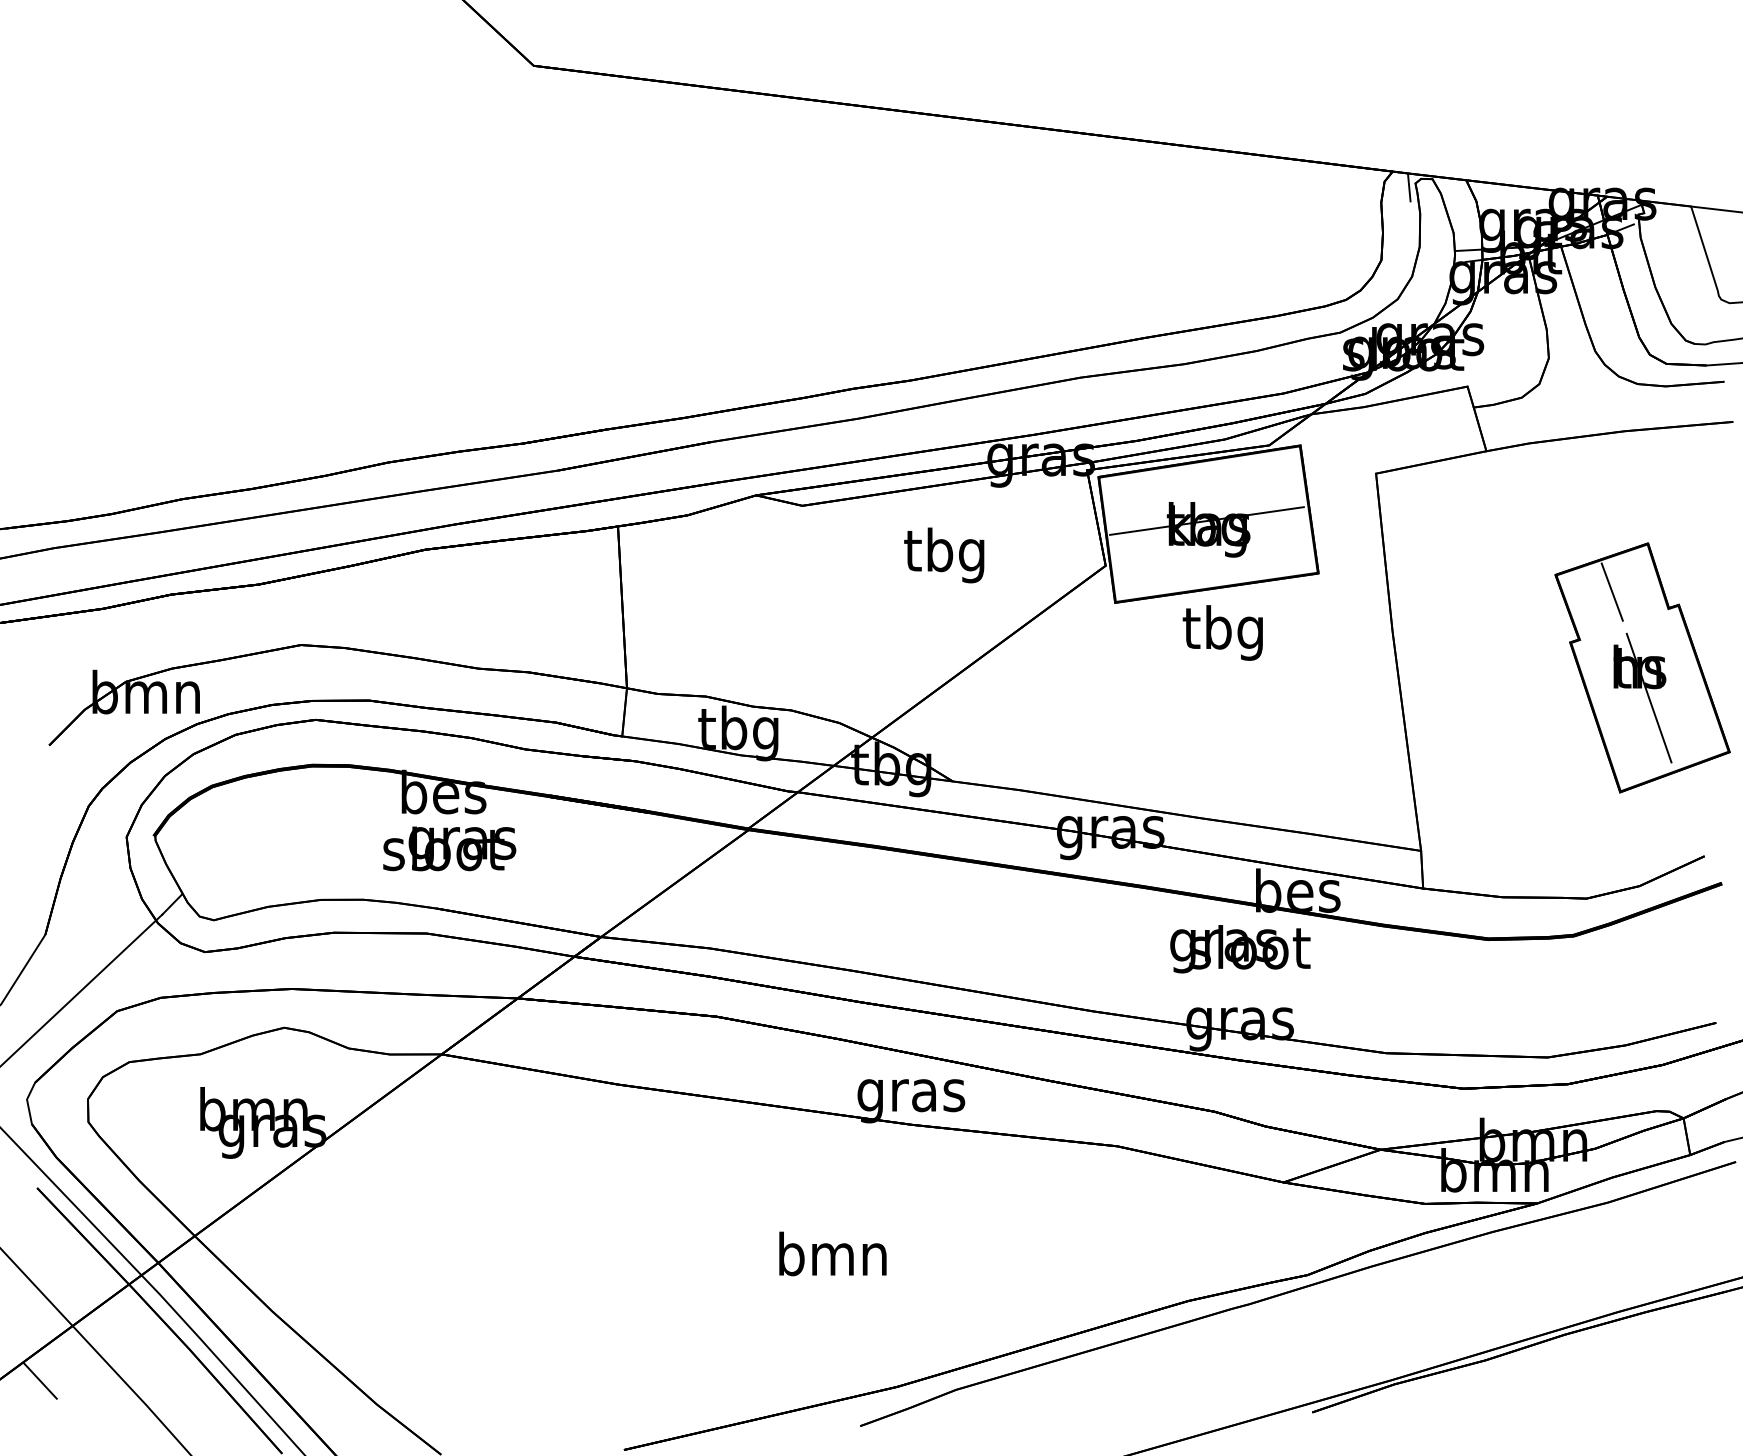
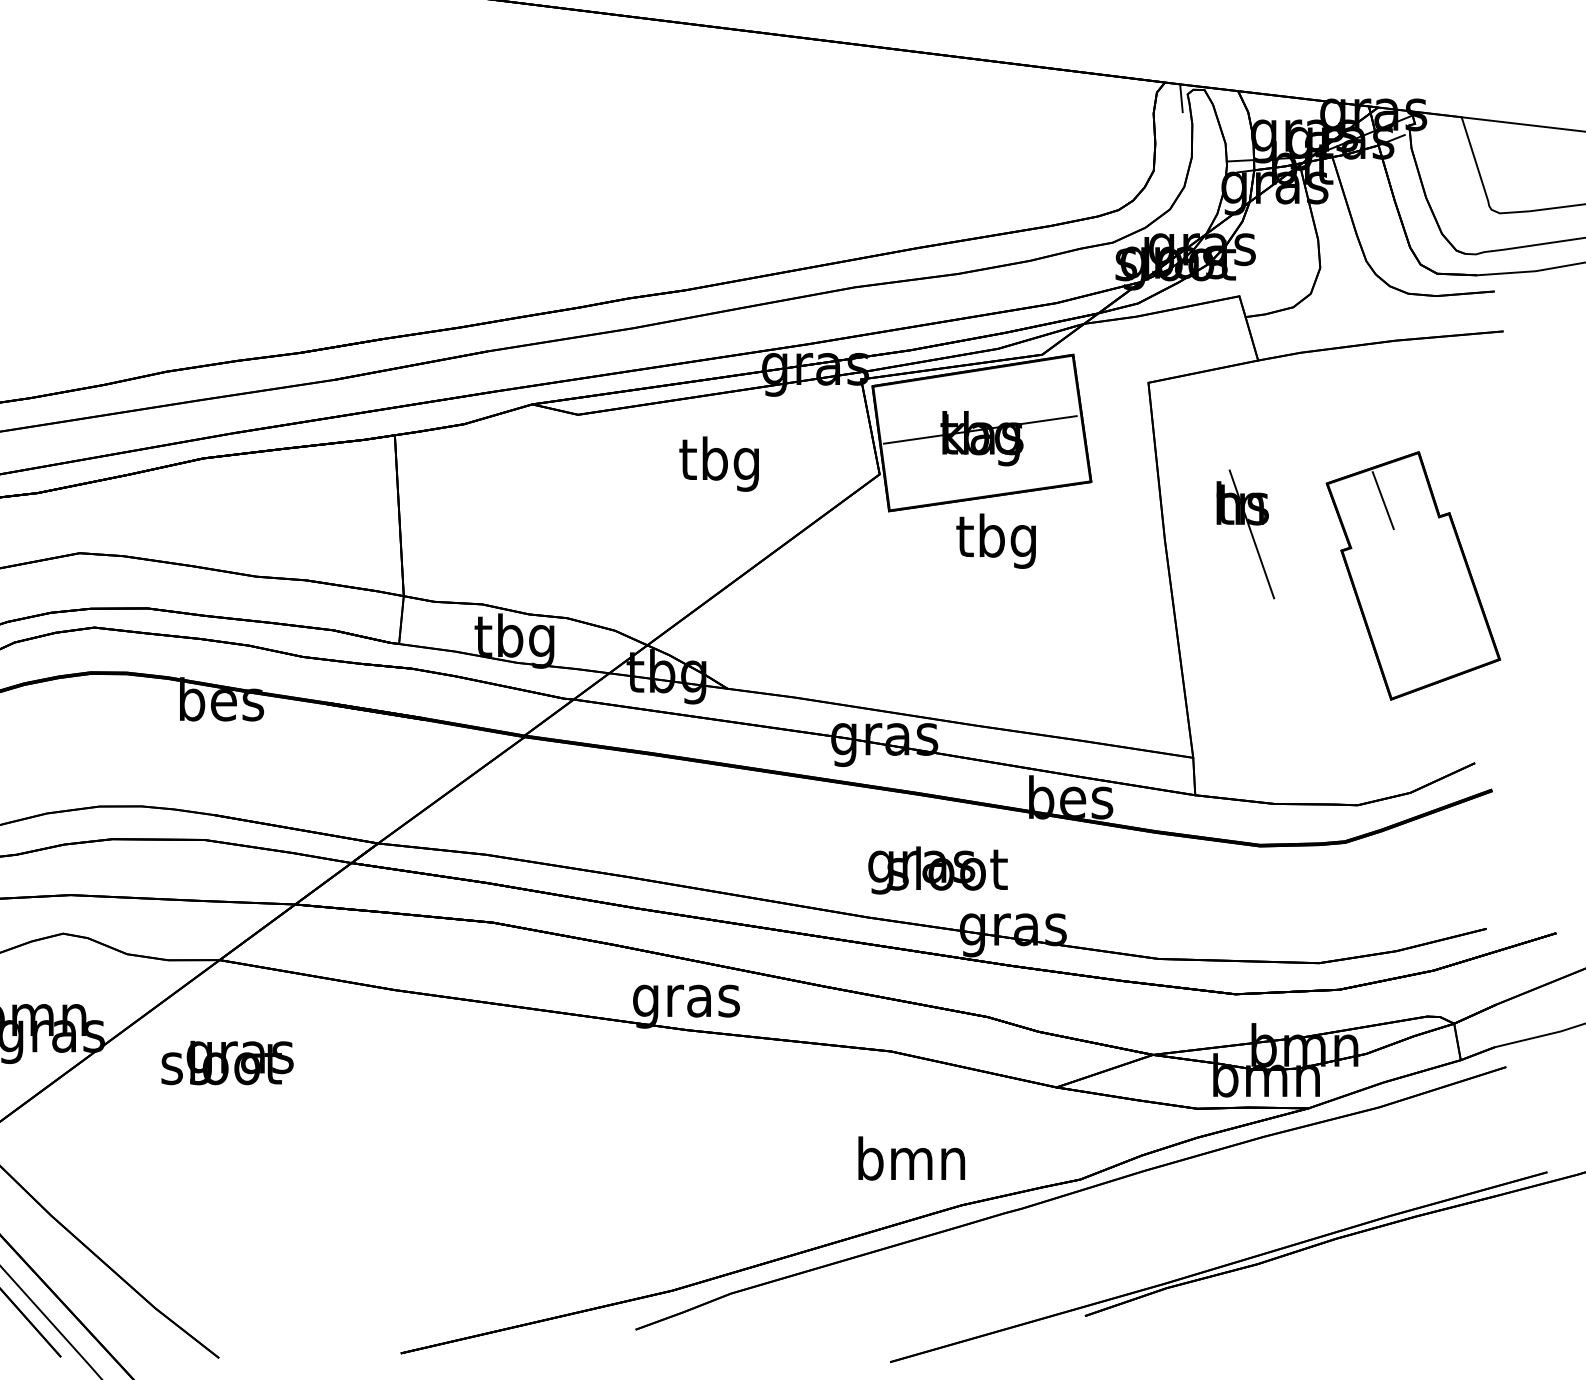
part: (1642, 697) -> (1245, 533), moved
text: (449, 848) -> (227, 1062), moved
text: (1240, 949) -> (938, 870), moved
text: (832, 1253) -> (911, 1158), moved

